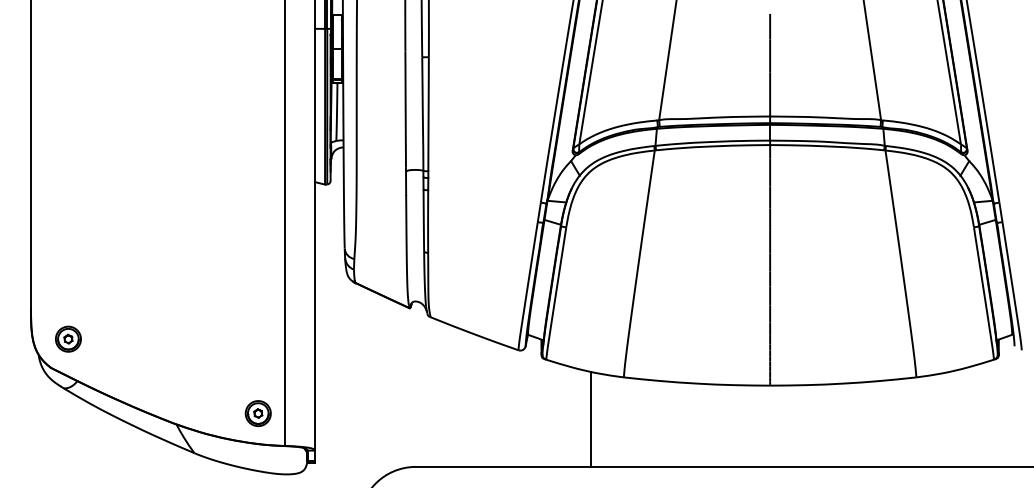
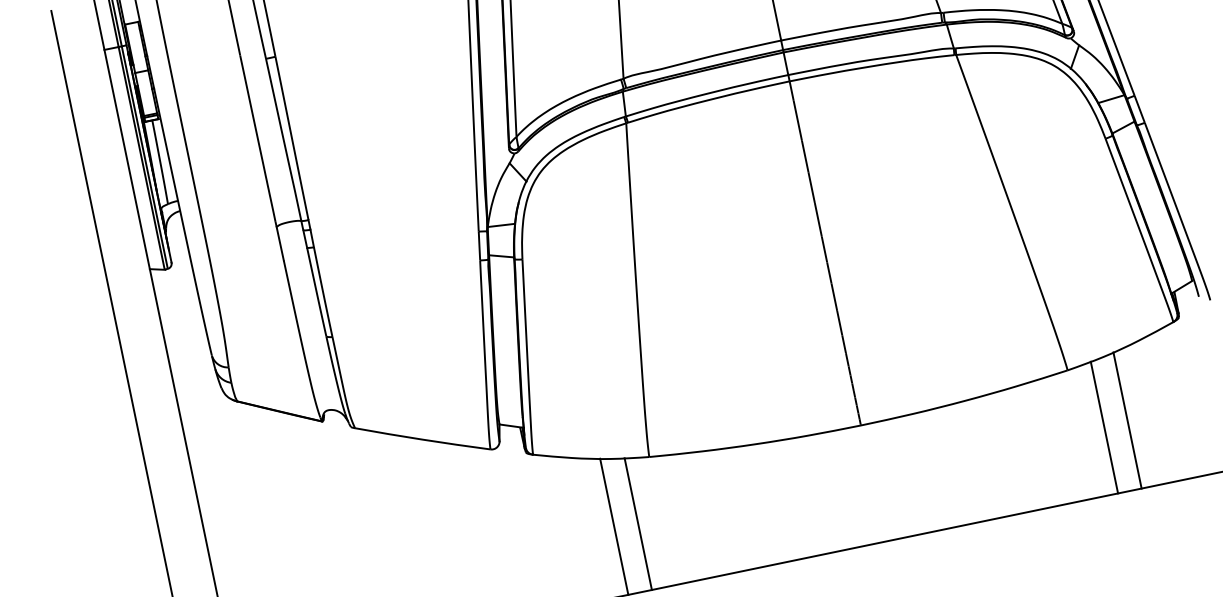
line: (949, 418) -> (1127, 419), added
line: (607, 420) -> (638, 523), added
line: (933, 420) -> (1104, 426), added

